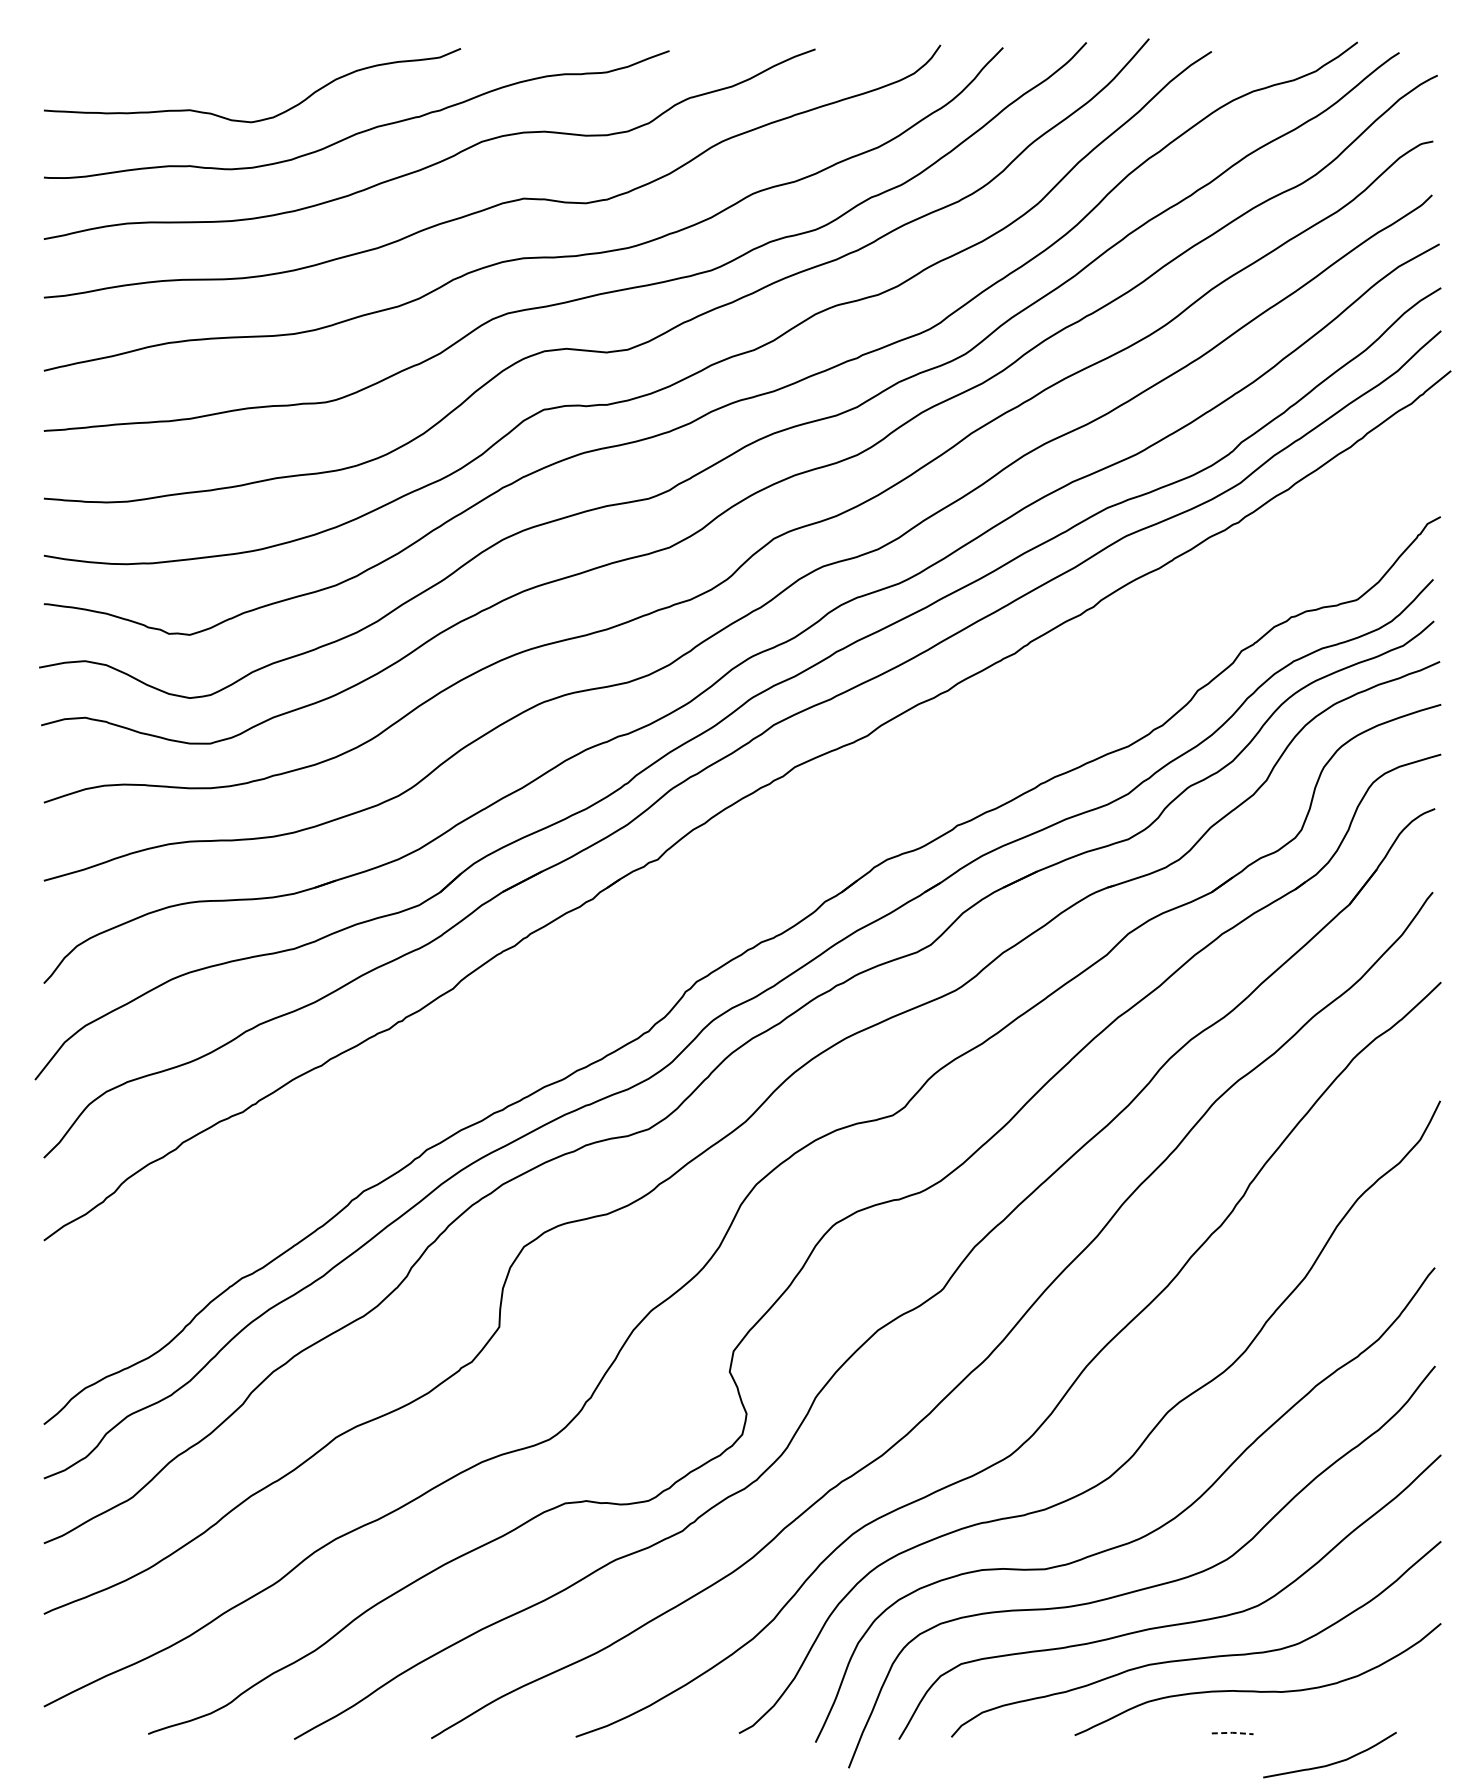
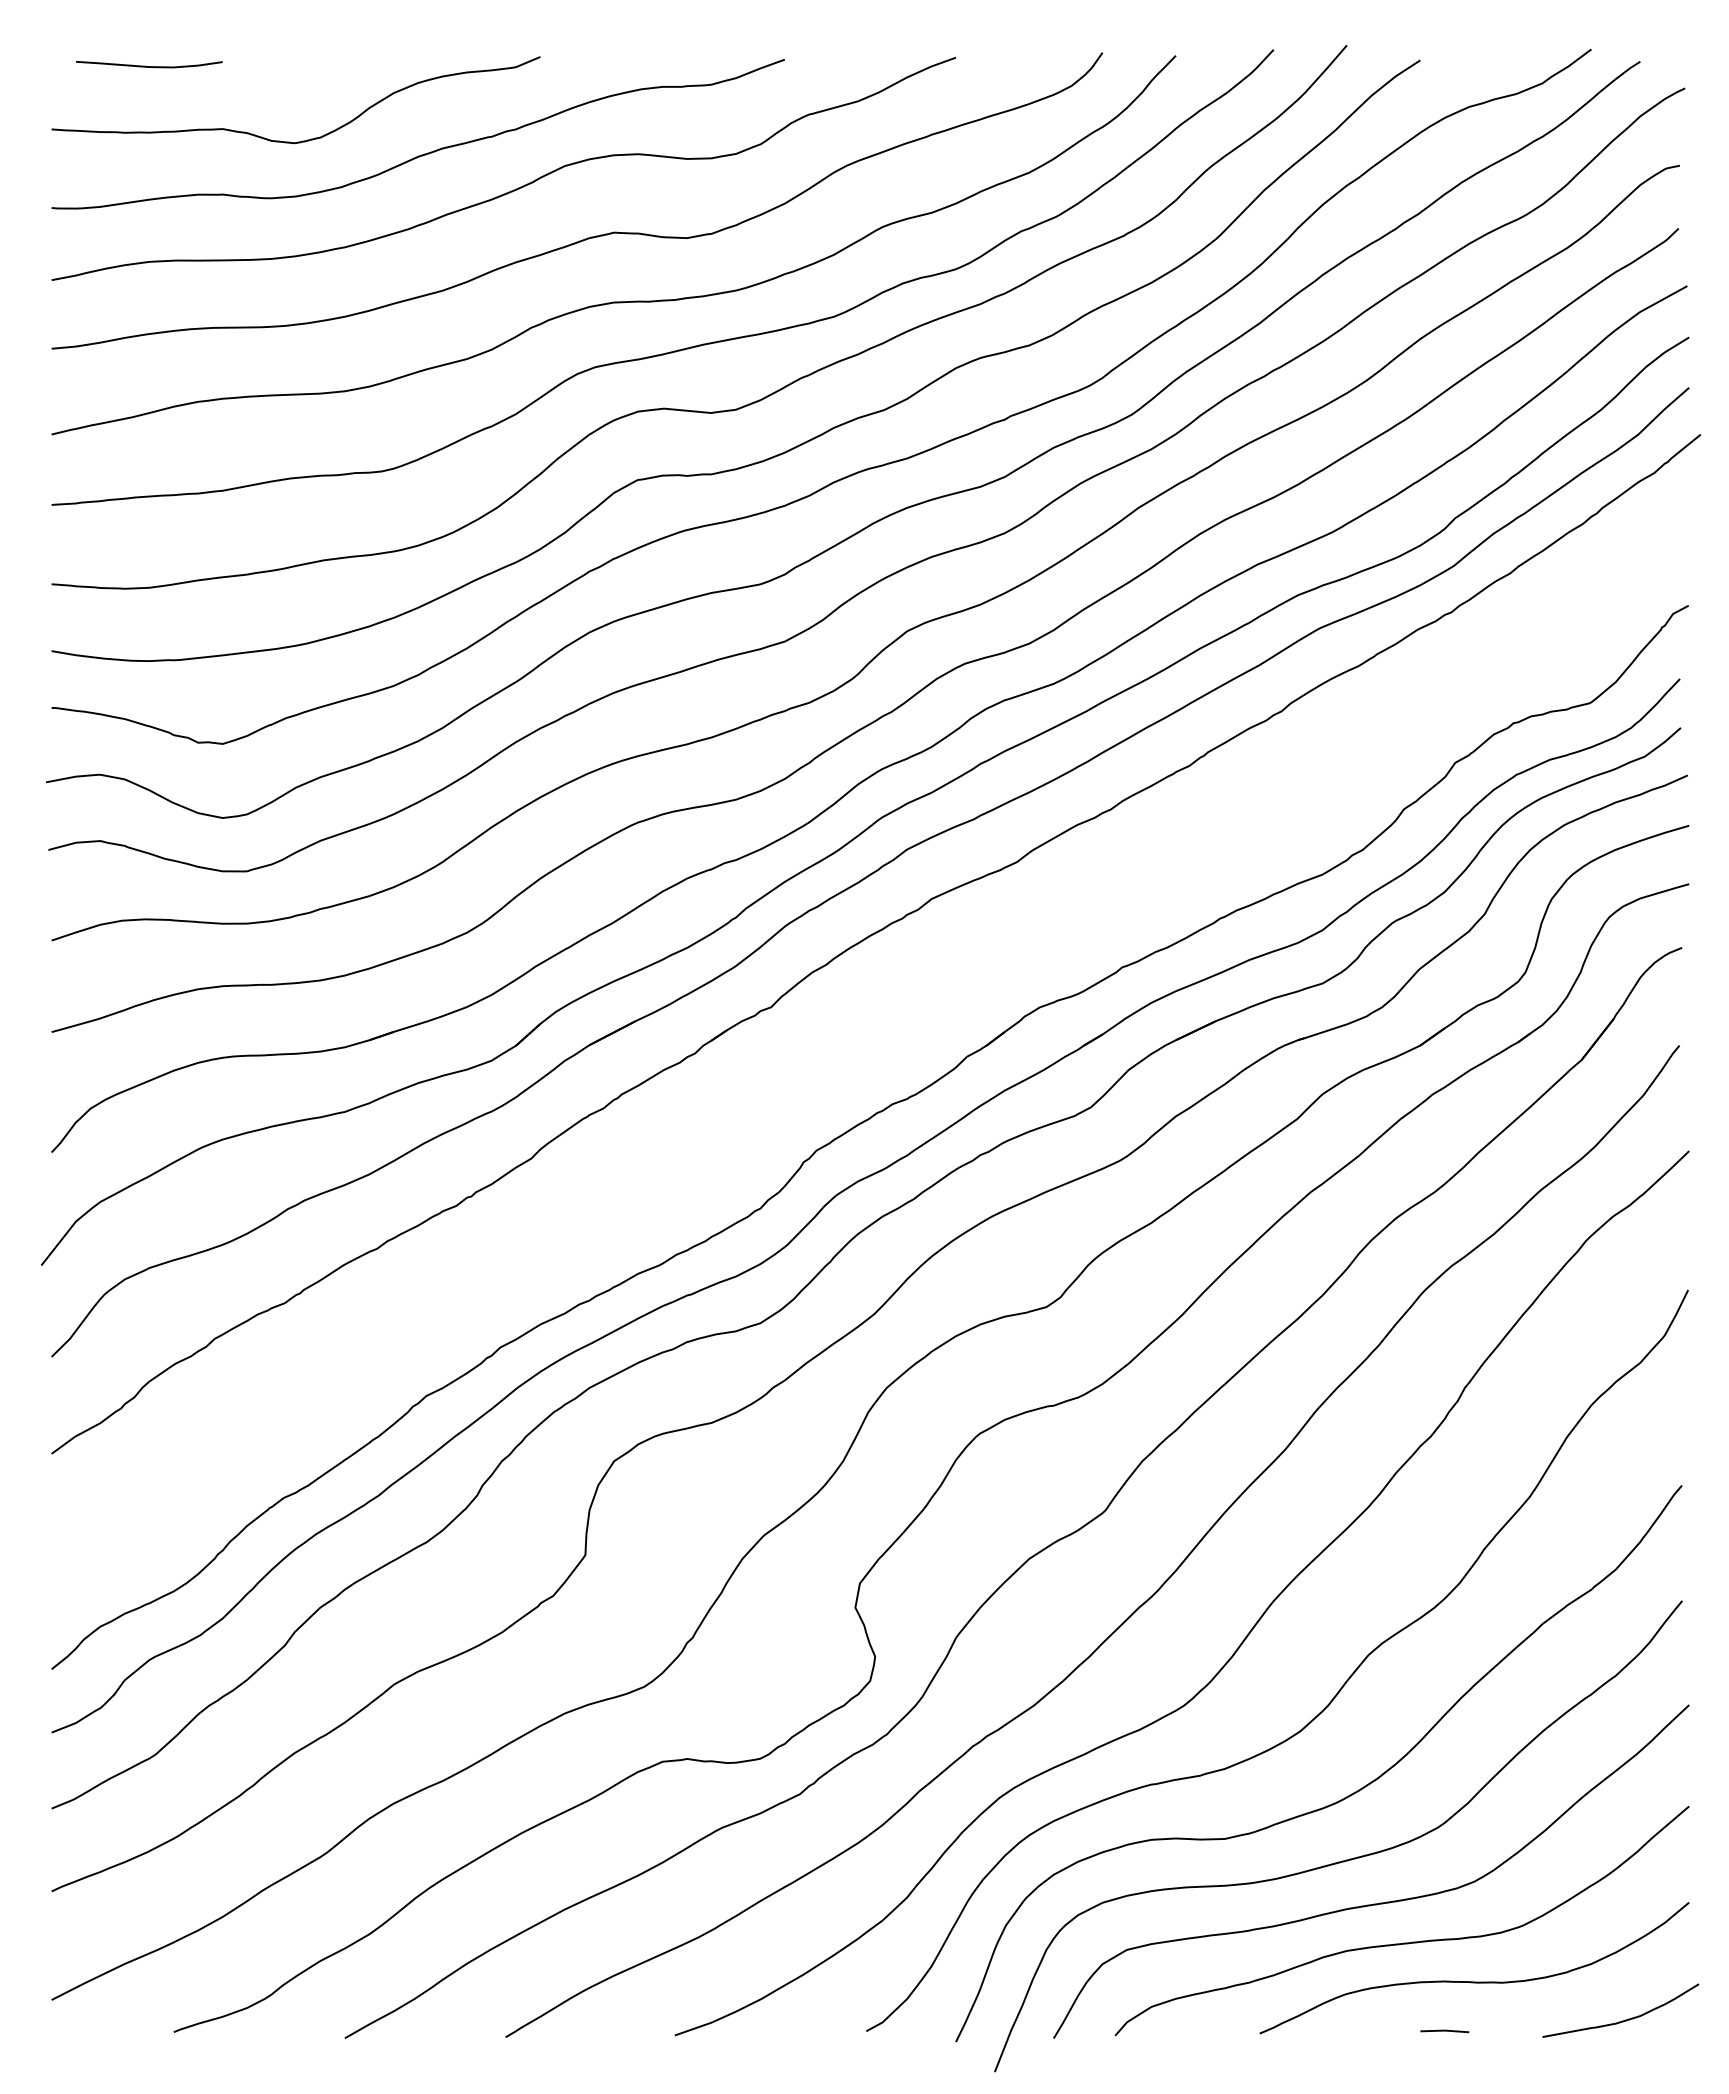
curve: (127, 56) -> (149, 66), added
line: (1232, 1732) -> (1444, 2030), dashed -> solid
curve: (1331, 1763) -> (1622, 2020), moved

